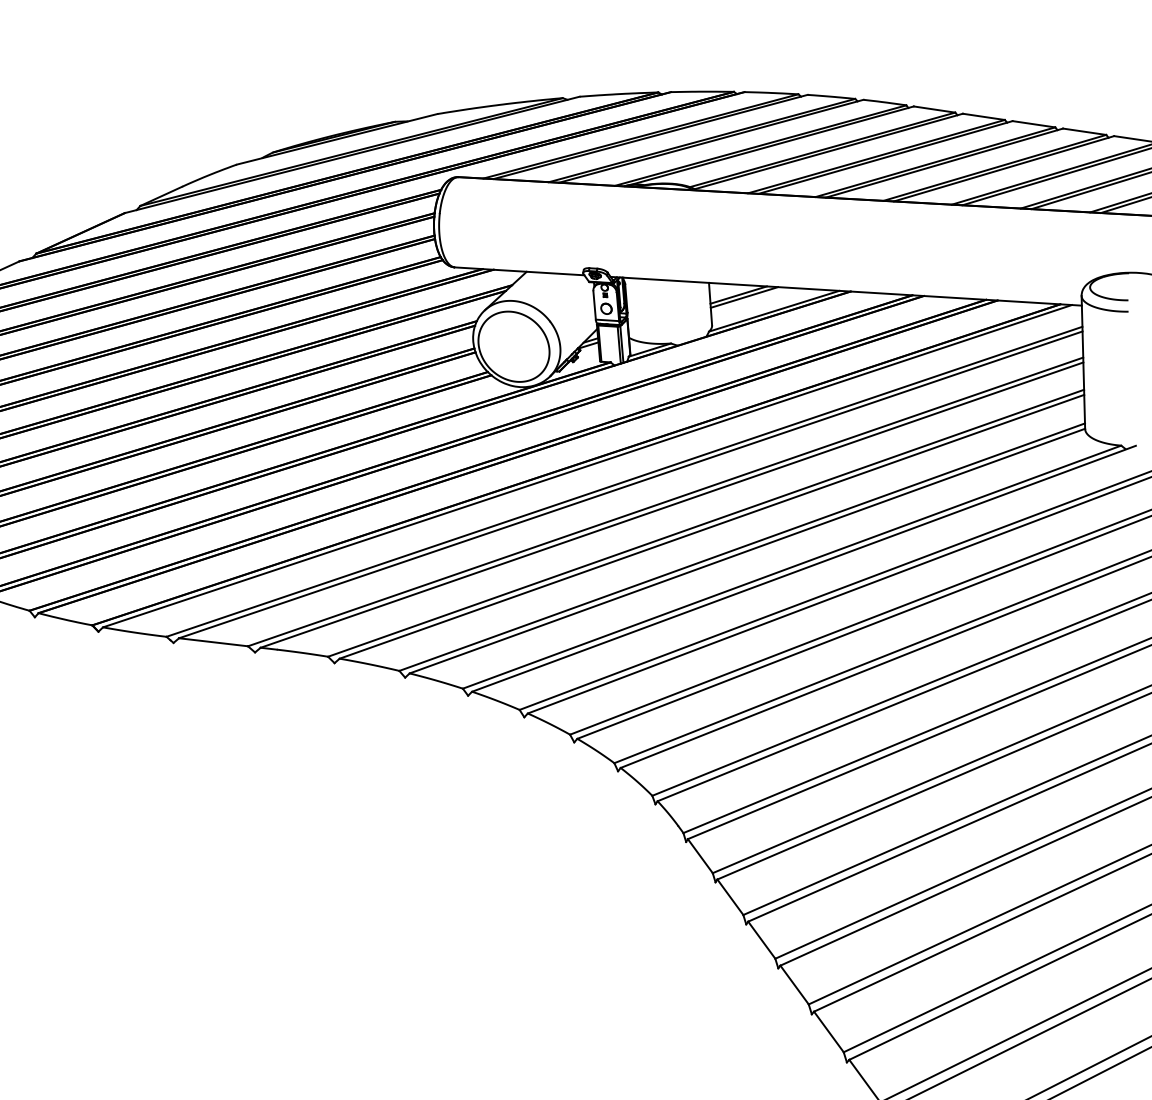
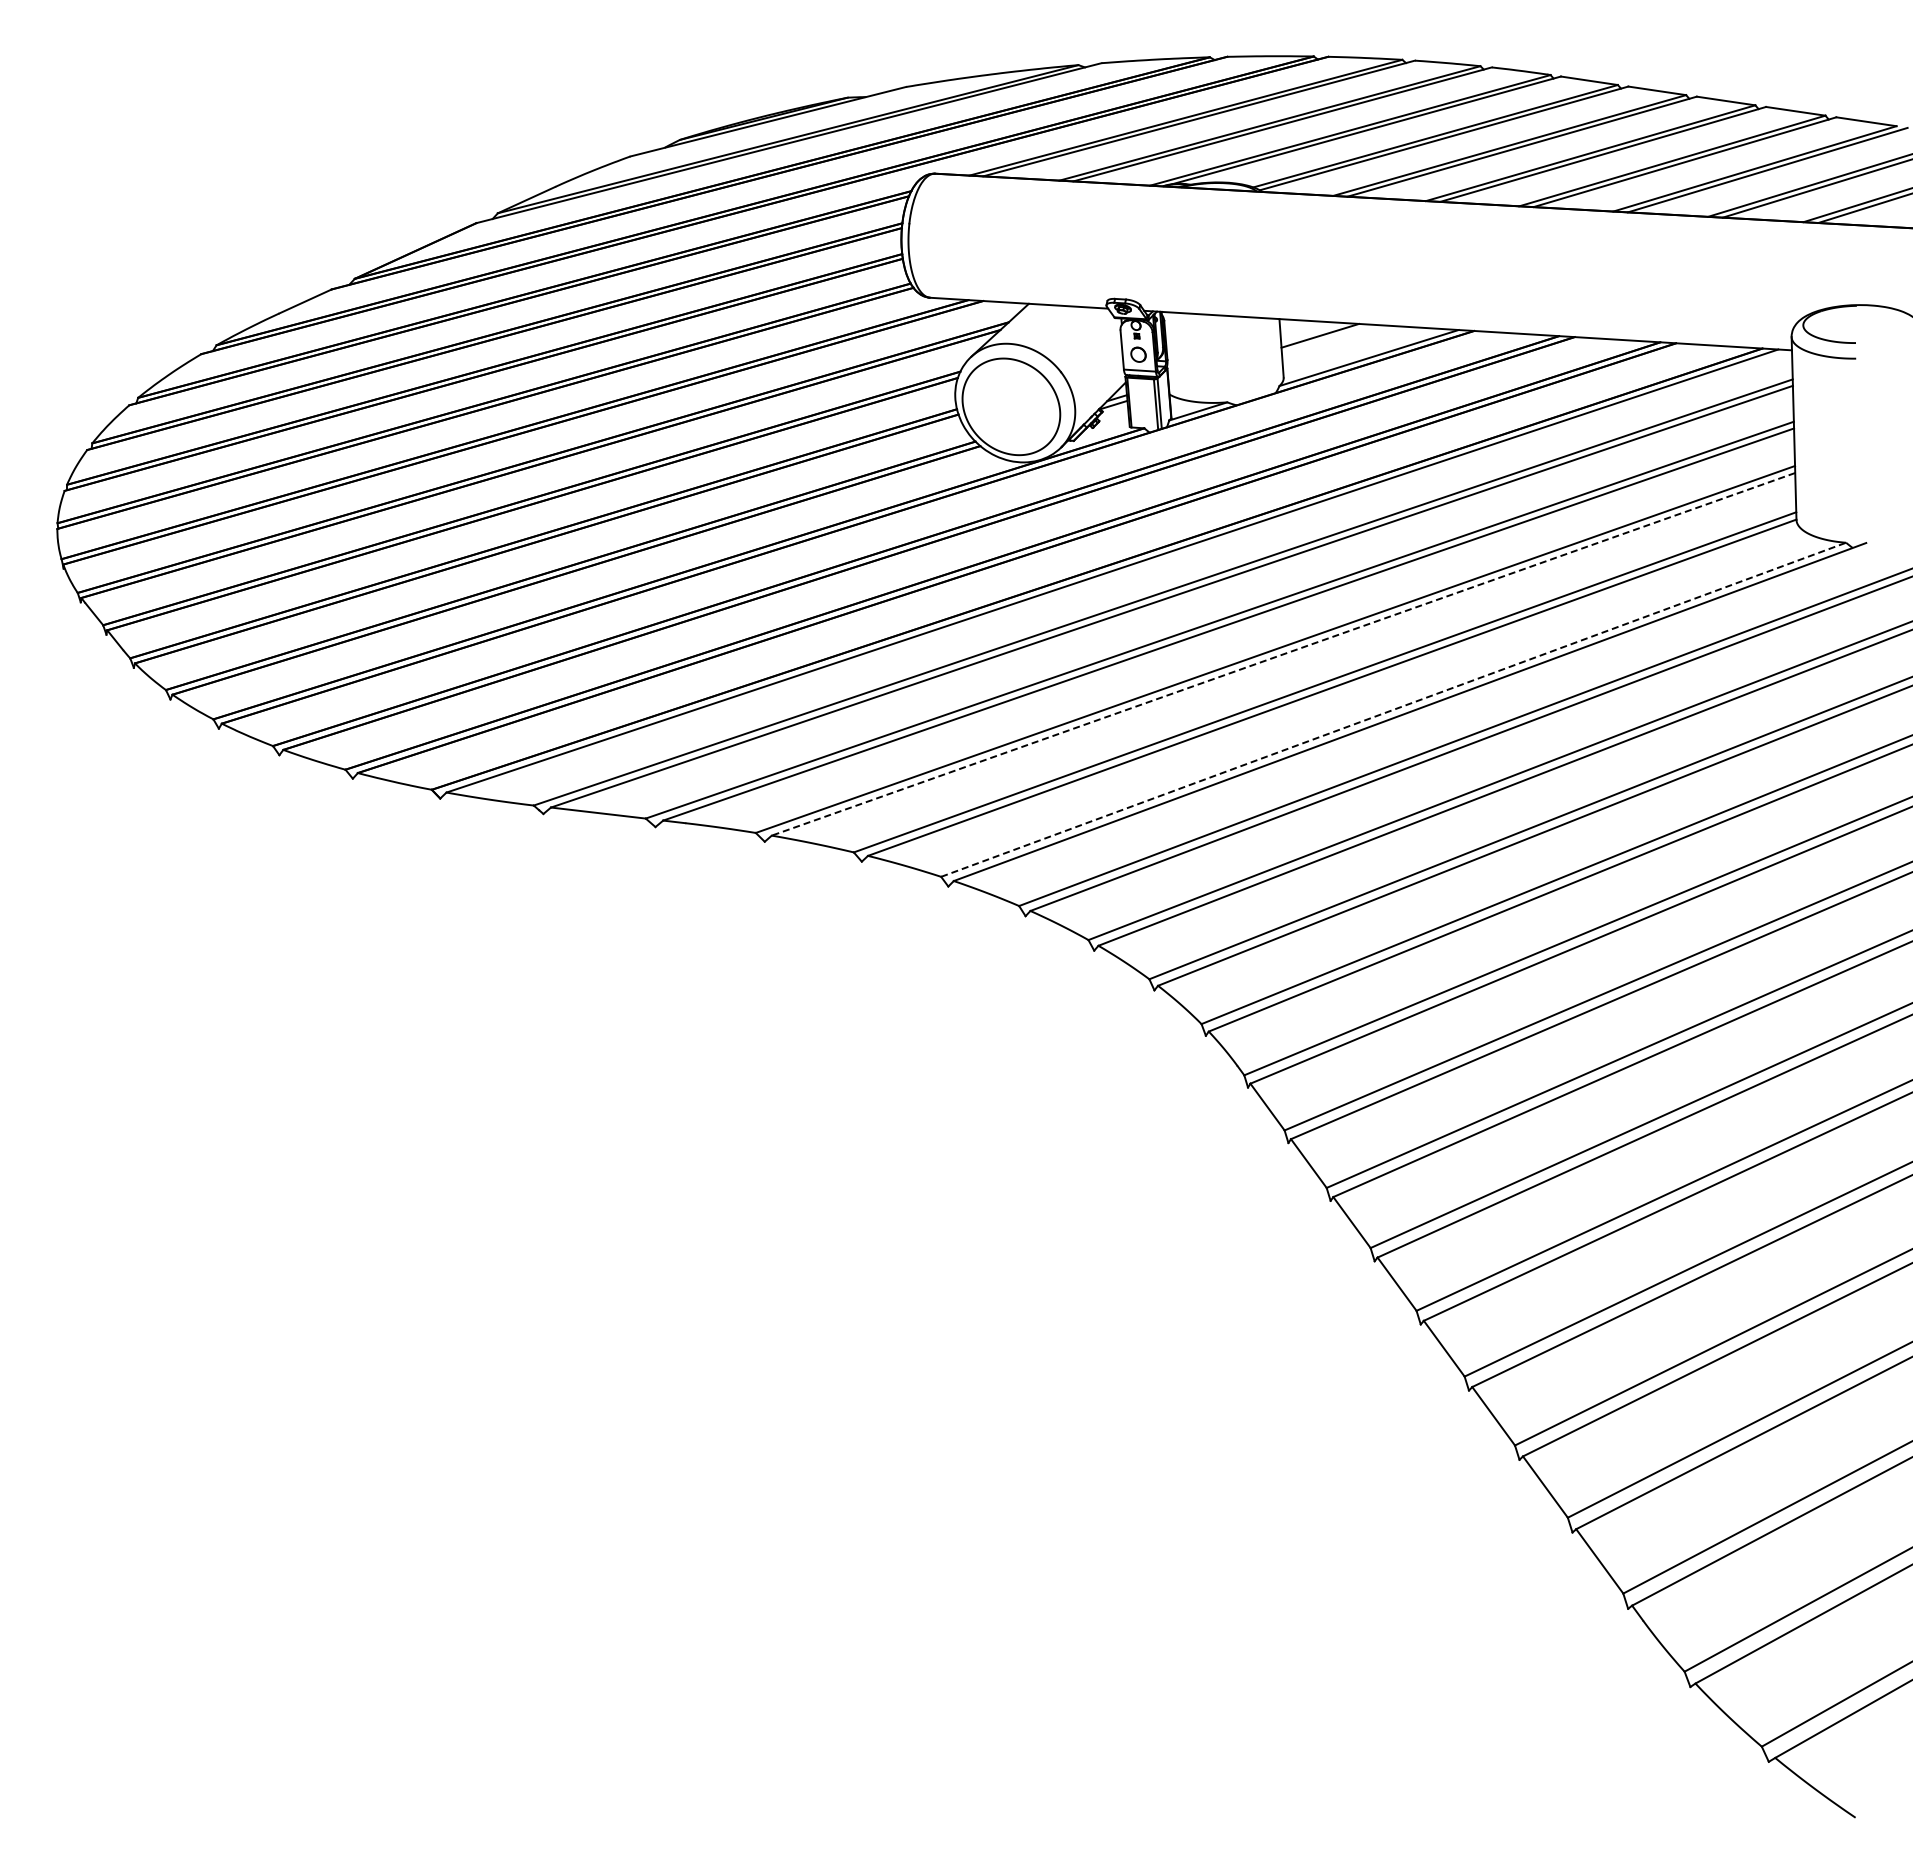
line: (743, 297) -> (1327, 338), removed
line: (711, 526) -> (1283, 654), solid -> dashed
line: (792, 566) -> (1394, 709), solid -> dashed

